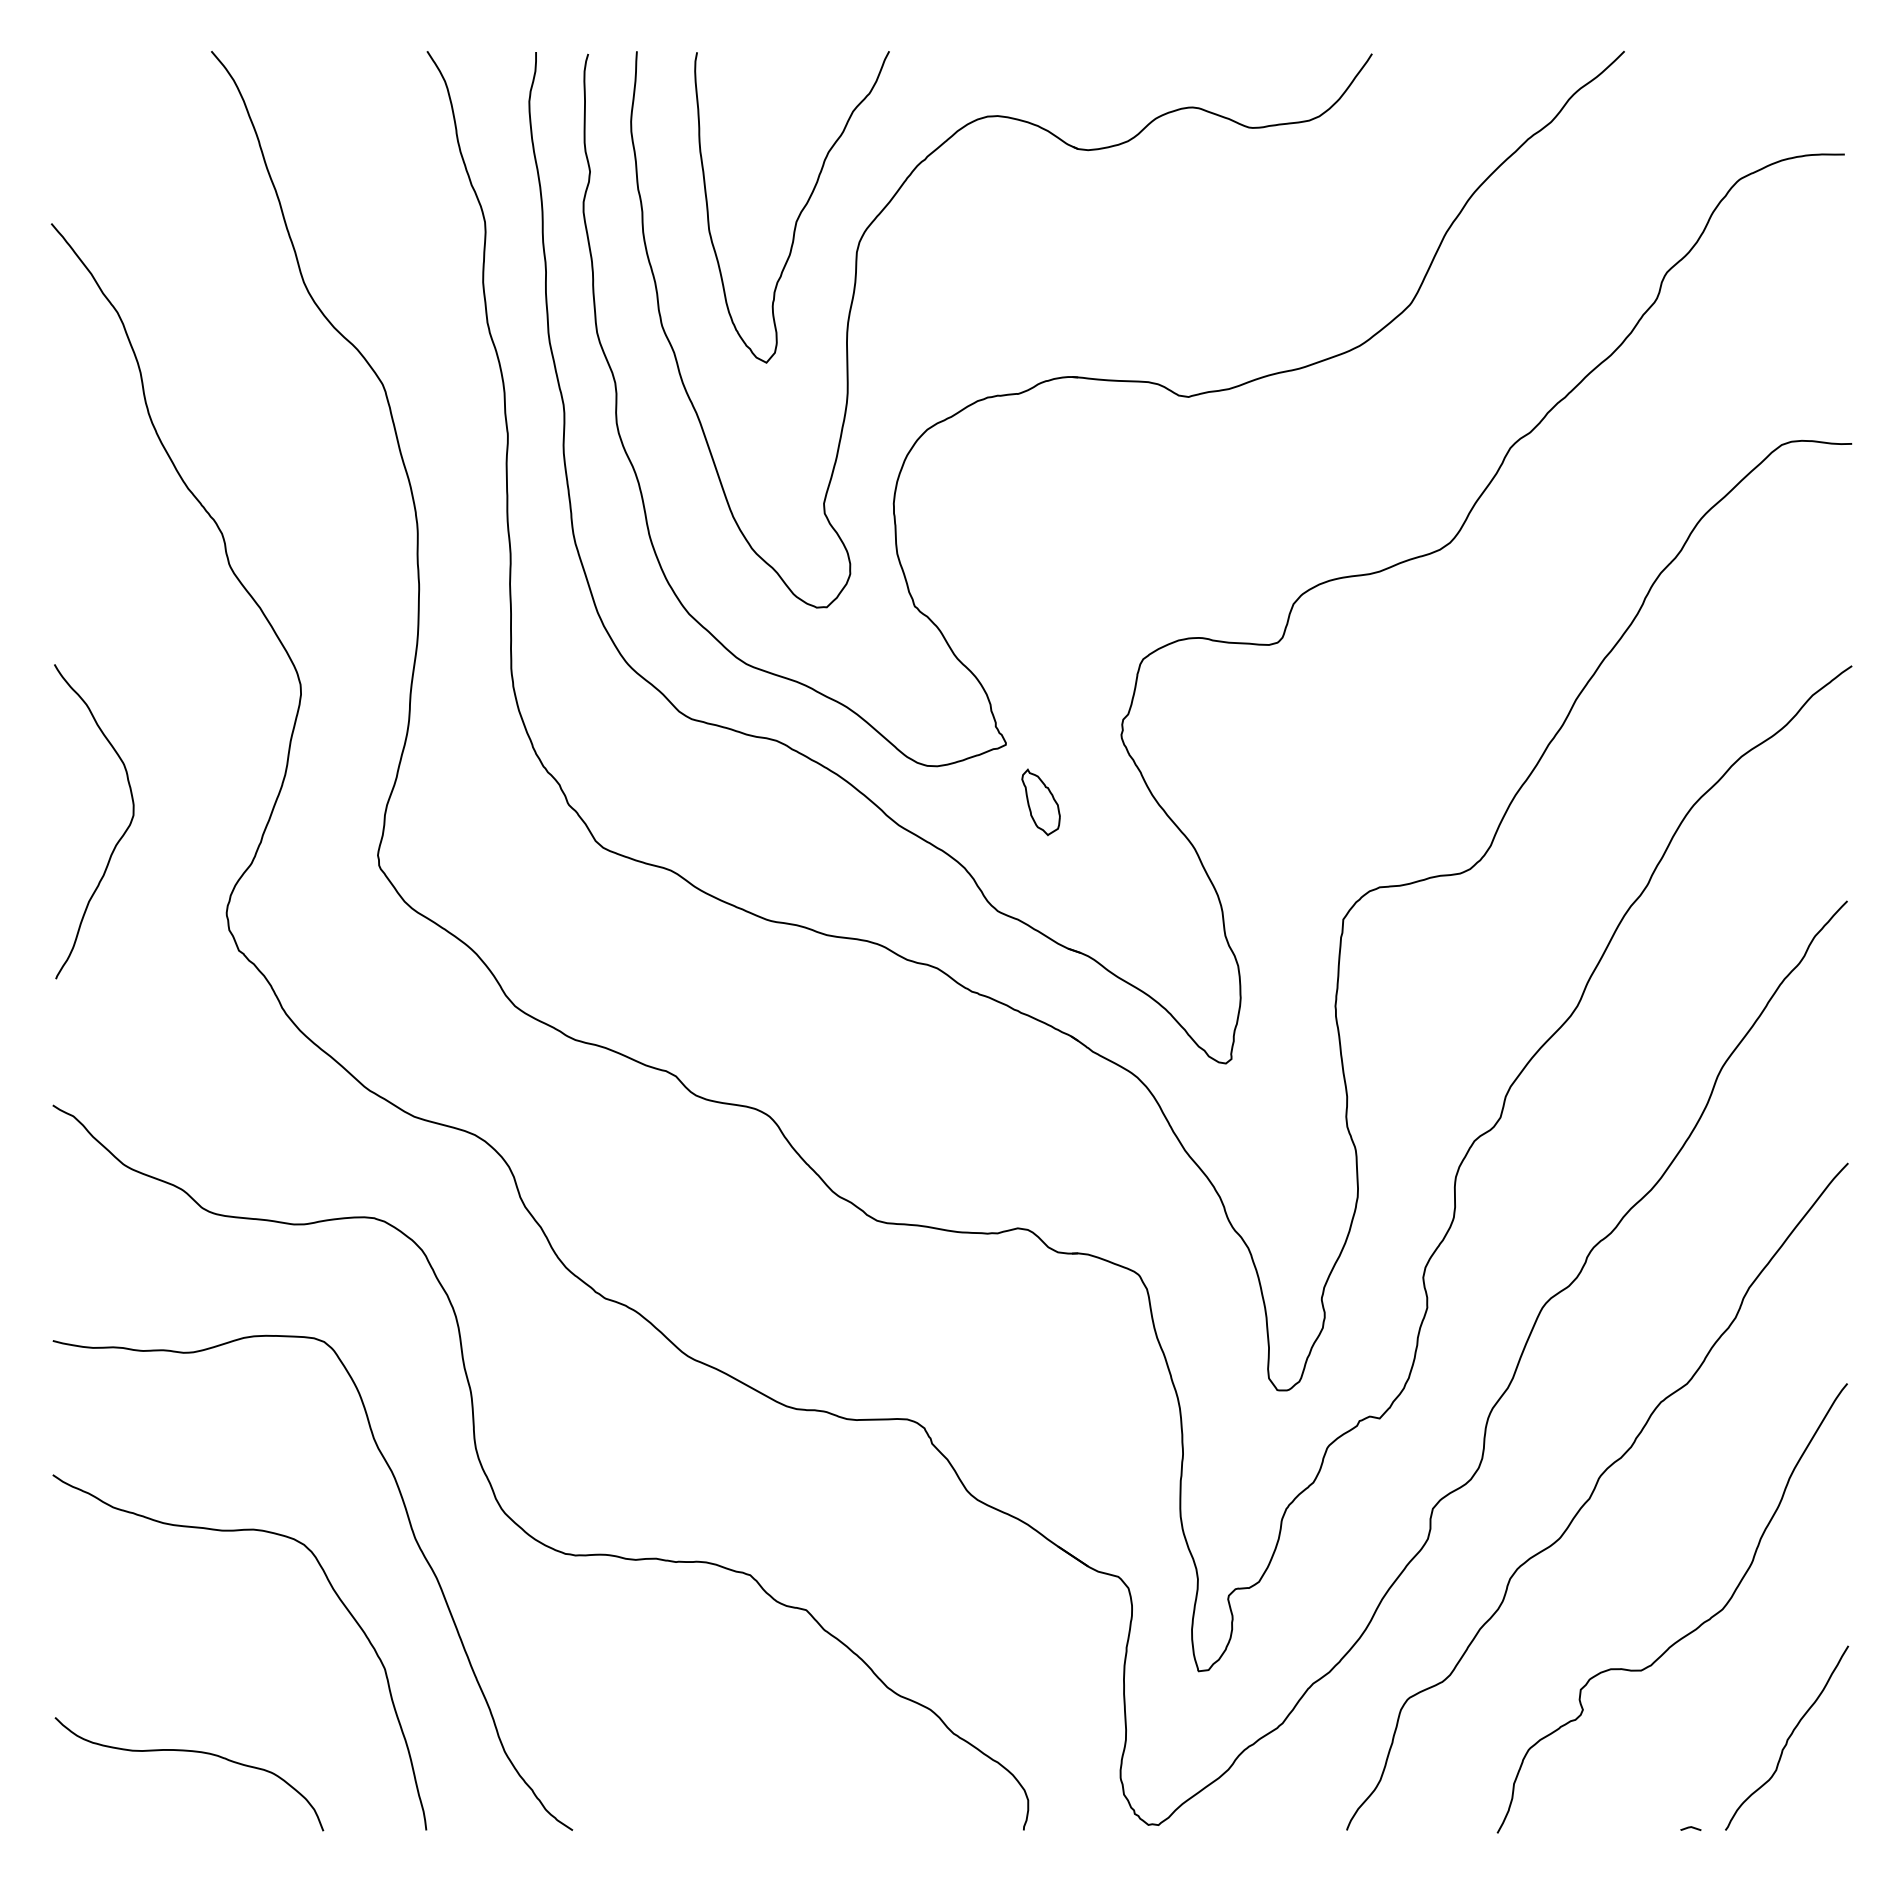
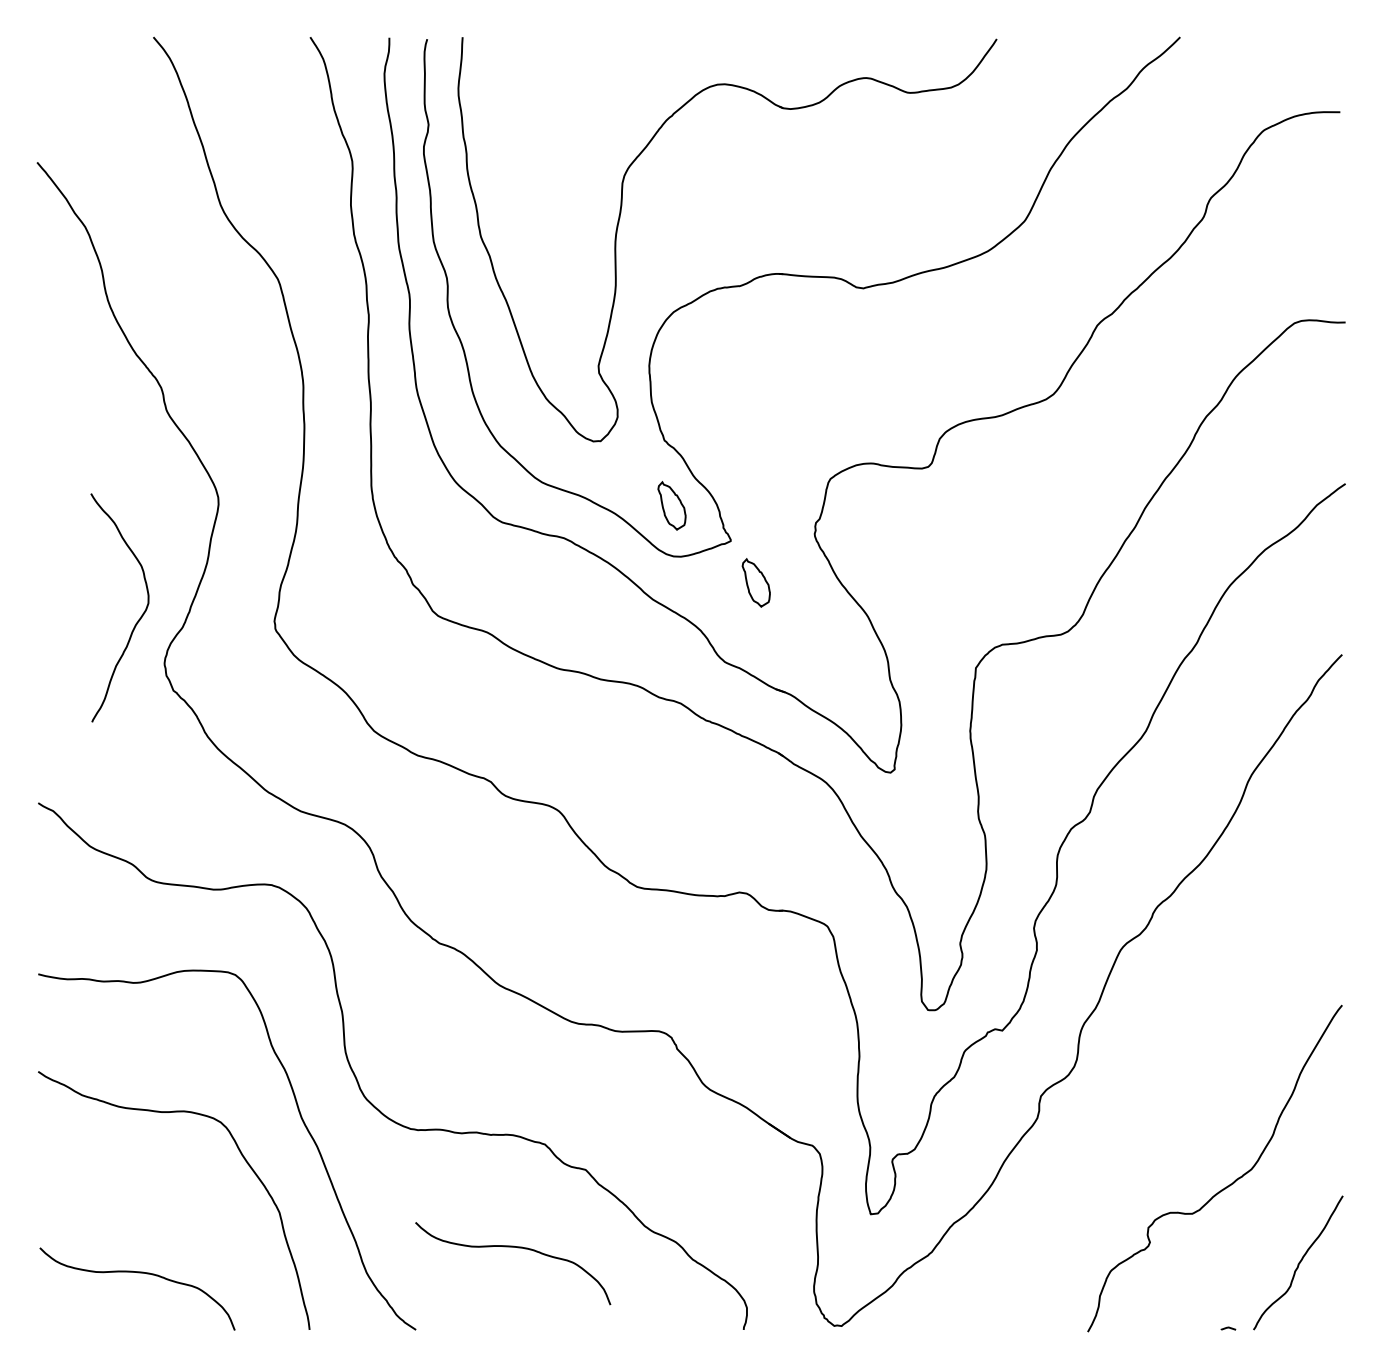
curve: (800, 211) -> (581, 153), removed
part: (924, 696) -> (671, 506), added
curve: (119, 838) -> (138, 620), moved
curve: (1593, 1493) -> (1157, 1085), removed
curve: (709, 1717) -> (515, 1247), added

